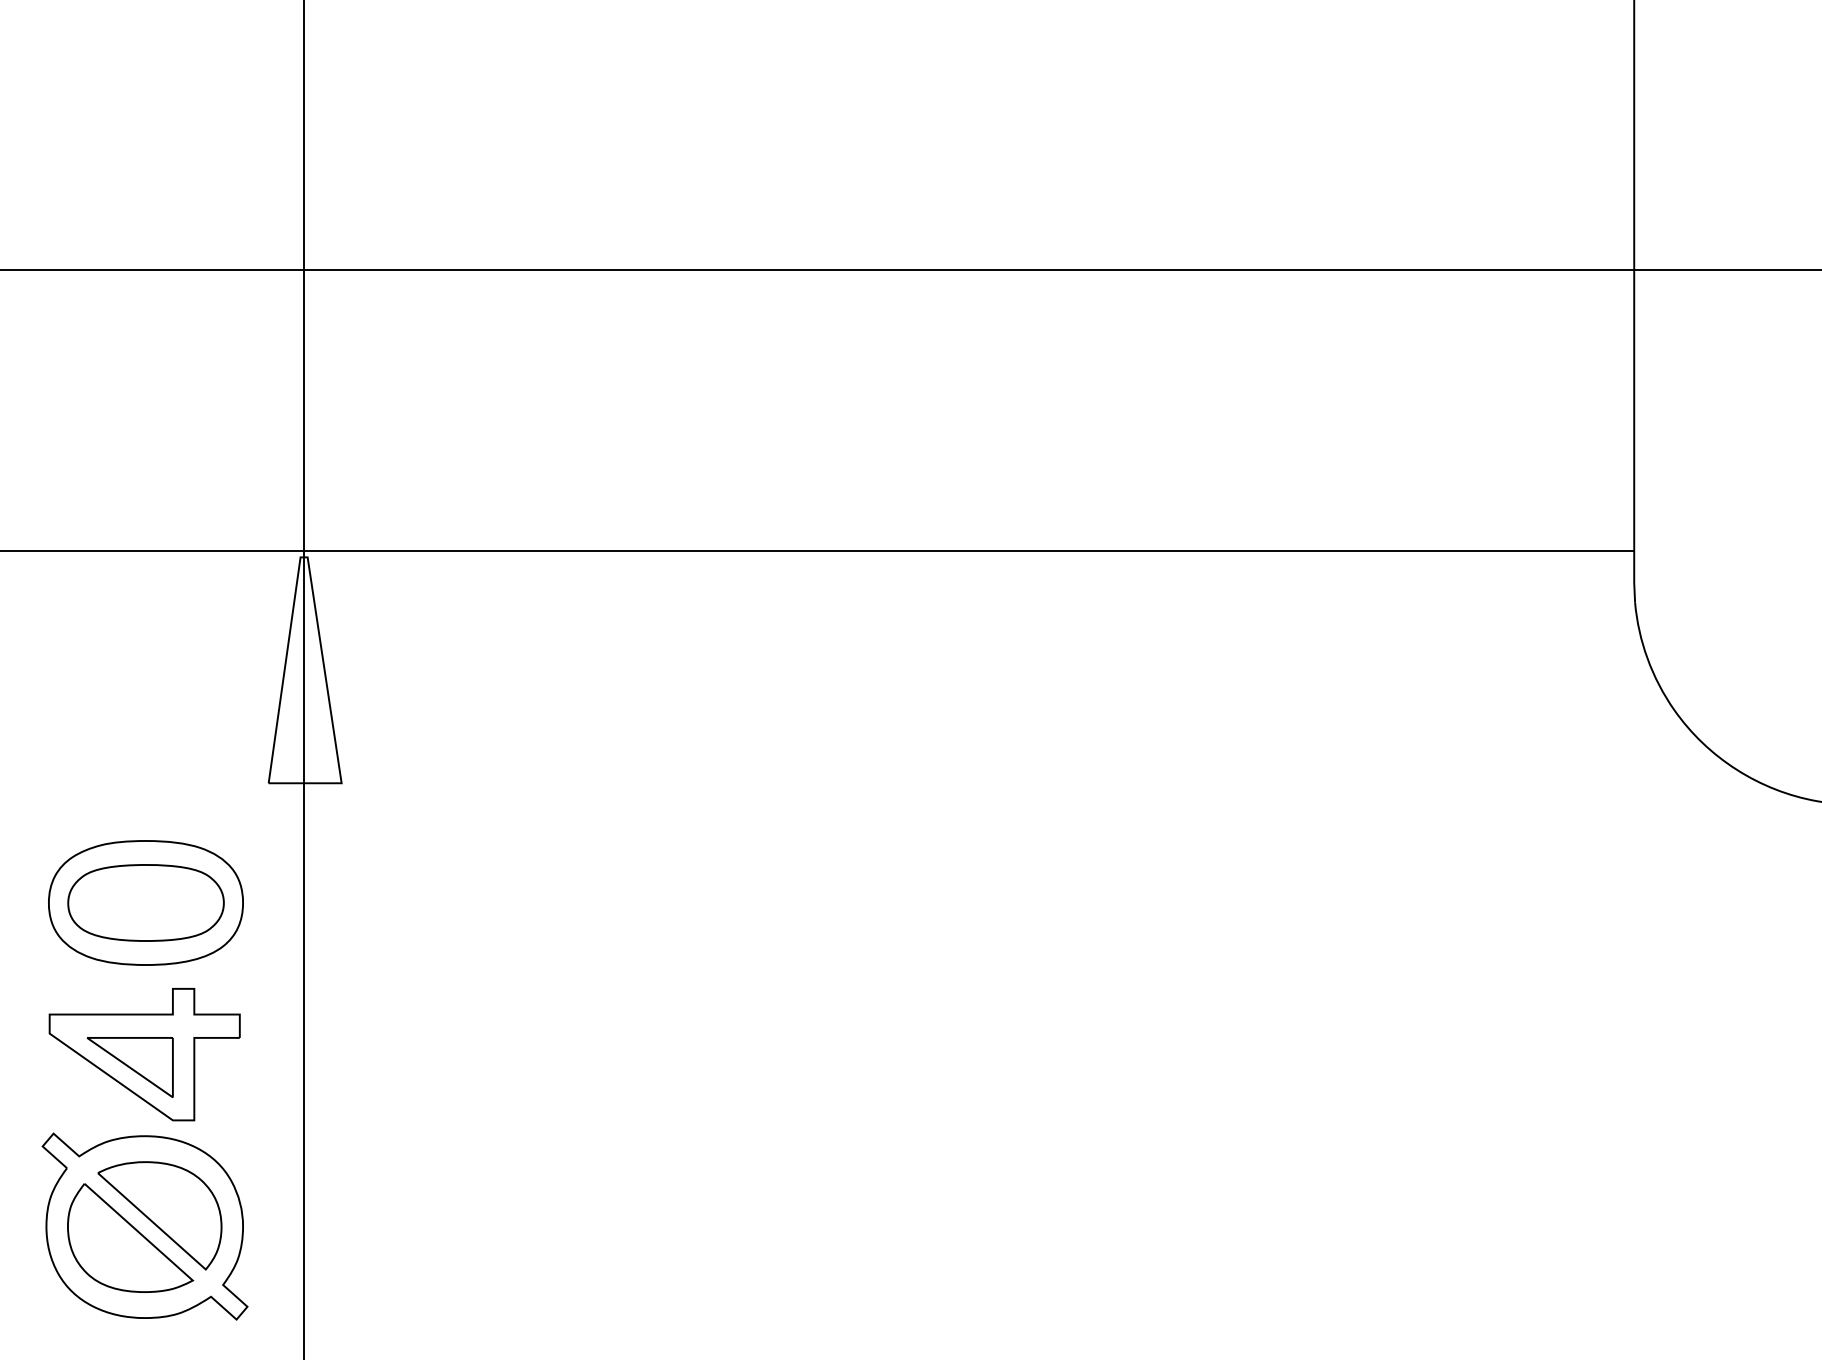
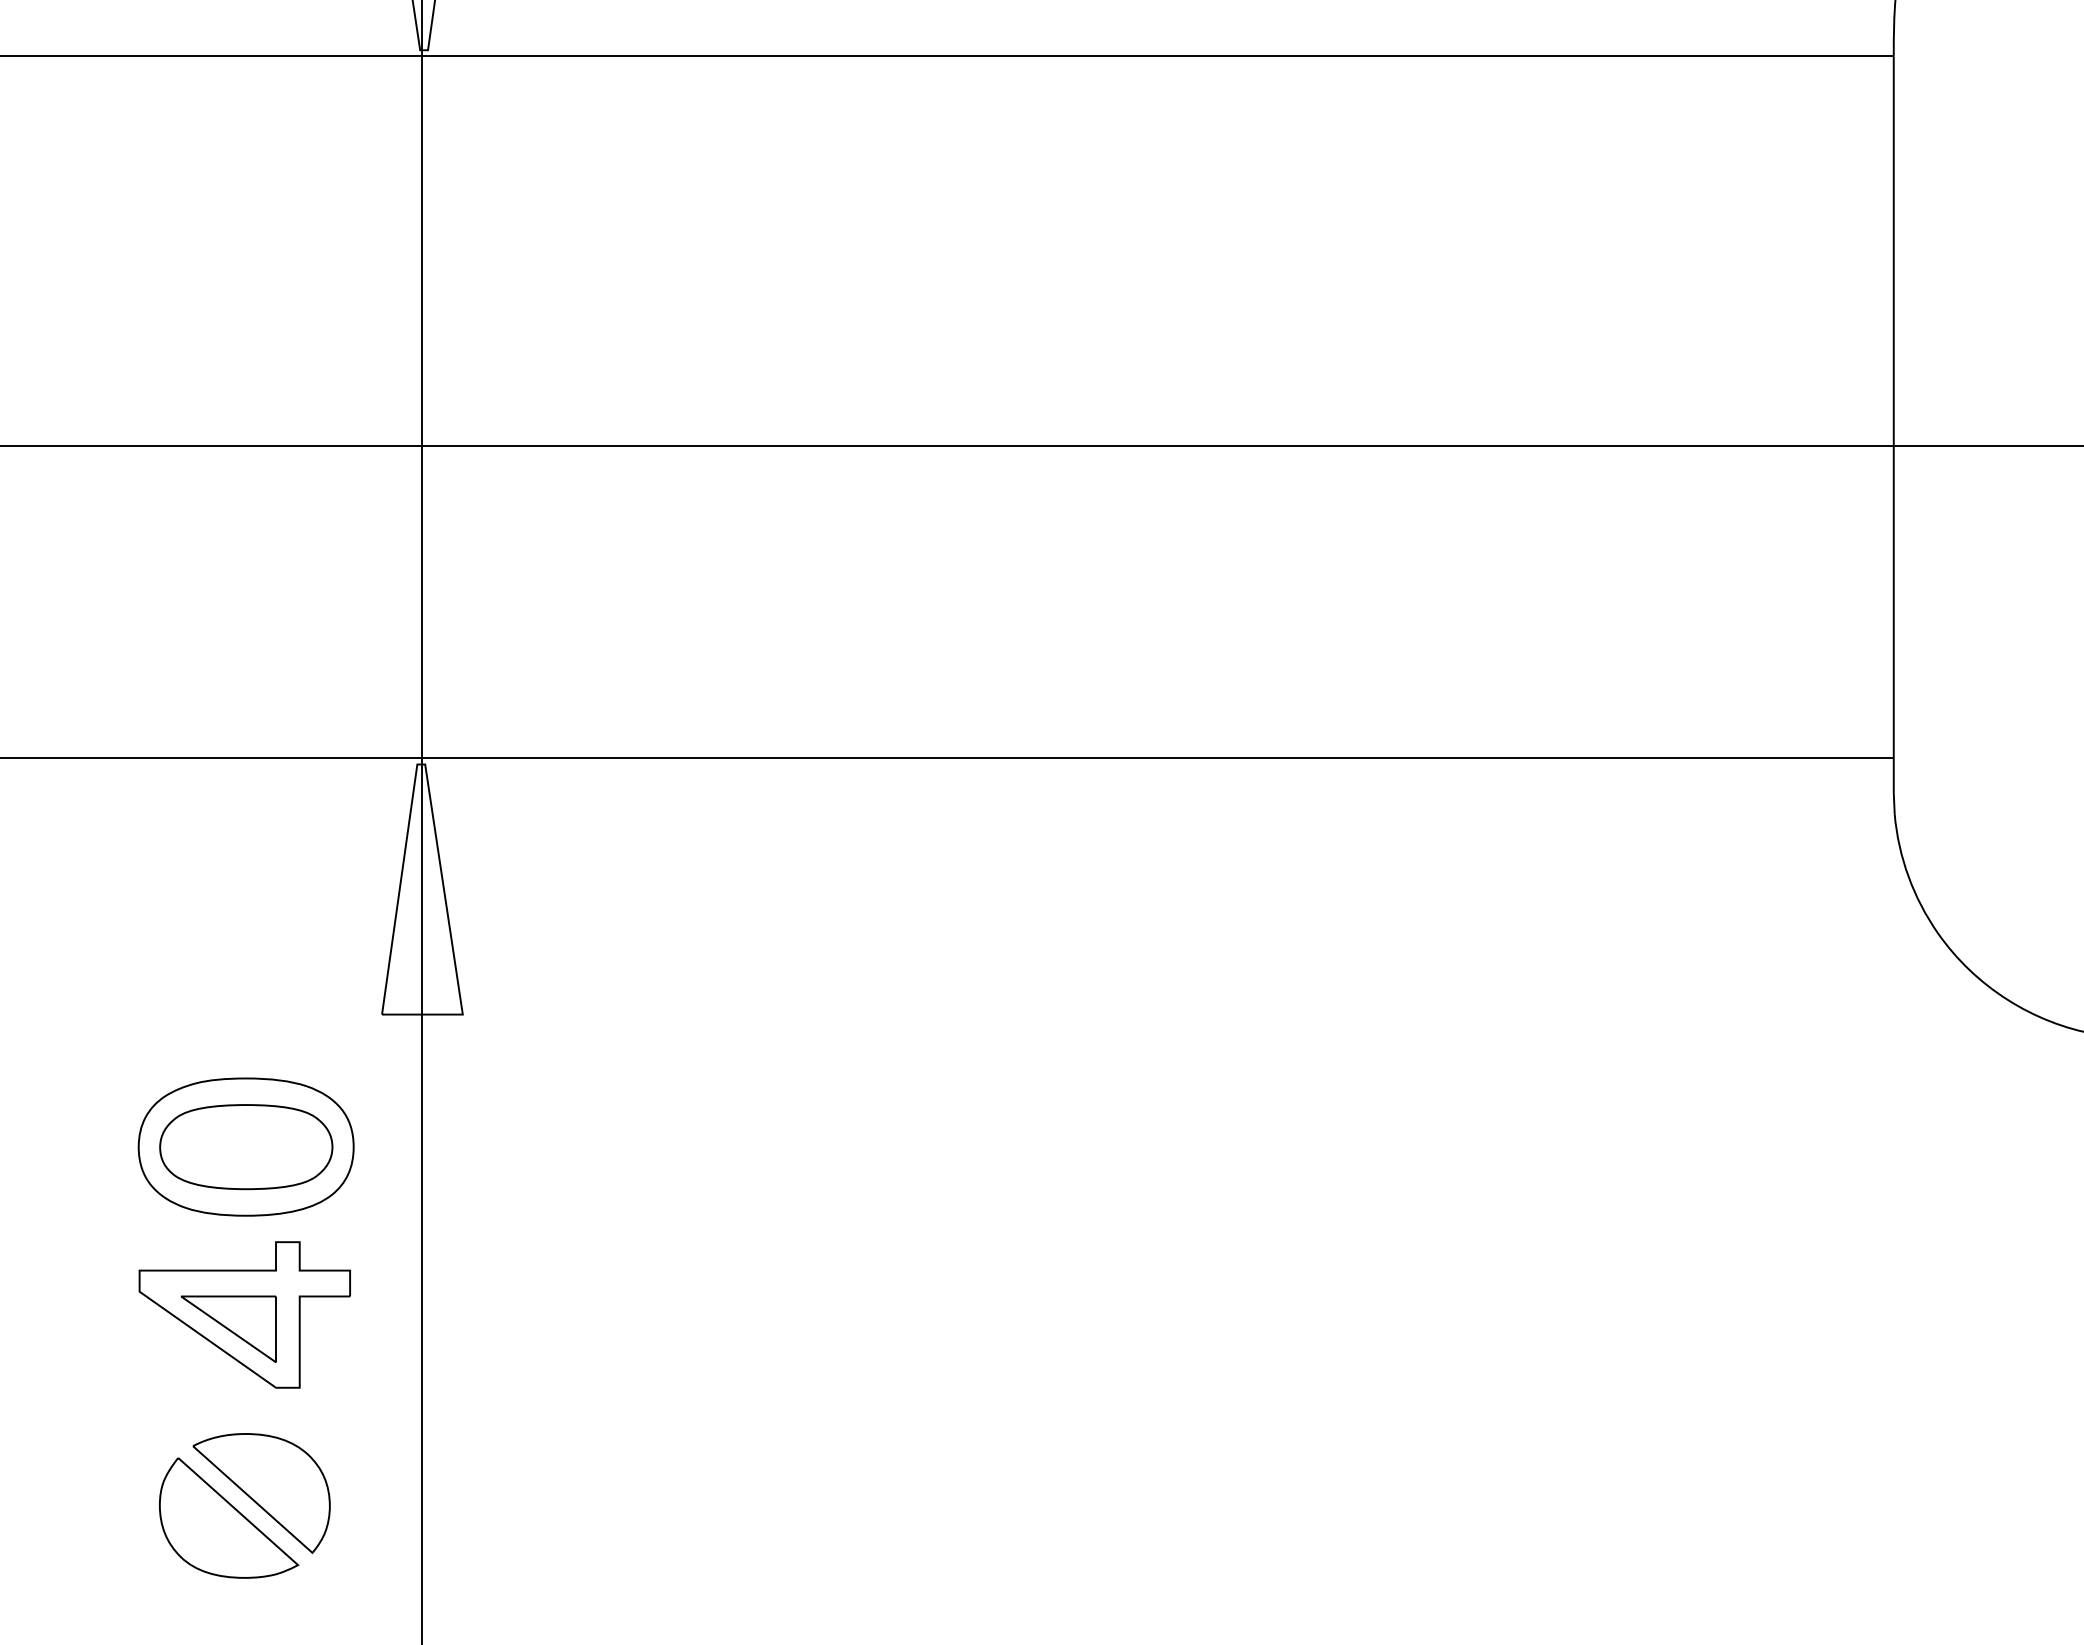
part: (144, 1226) -> (244, 1505), removed

